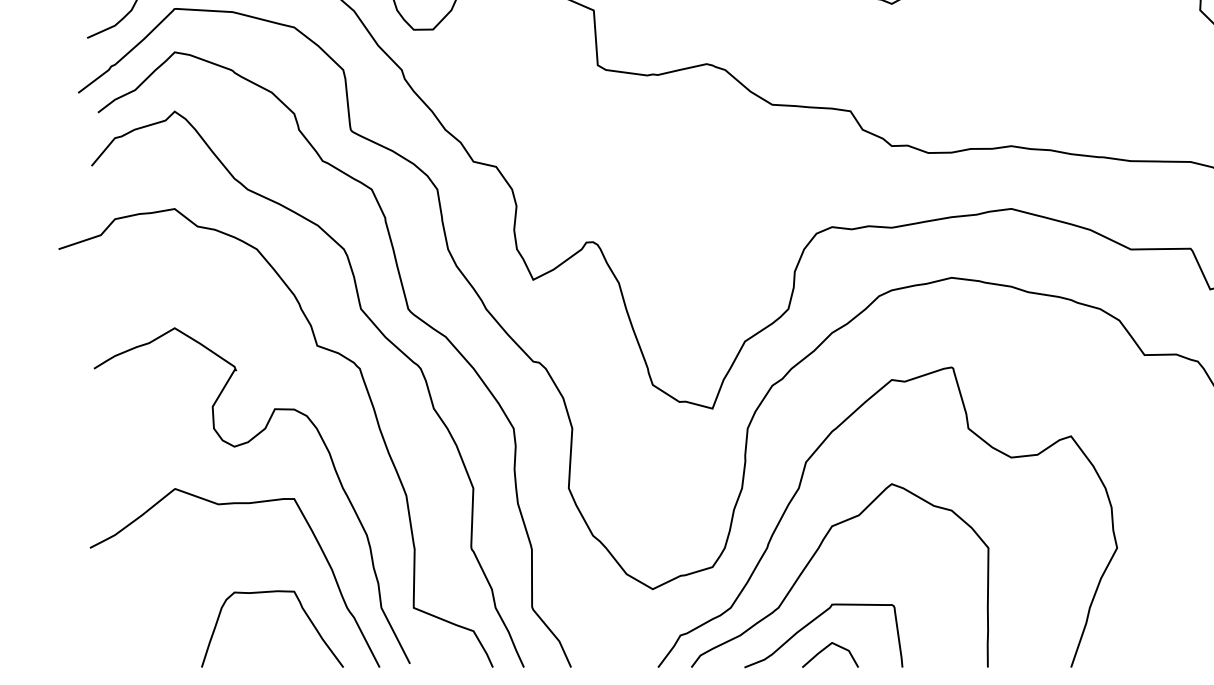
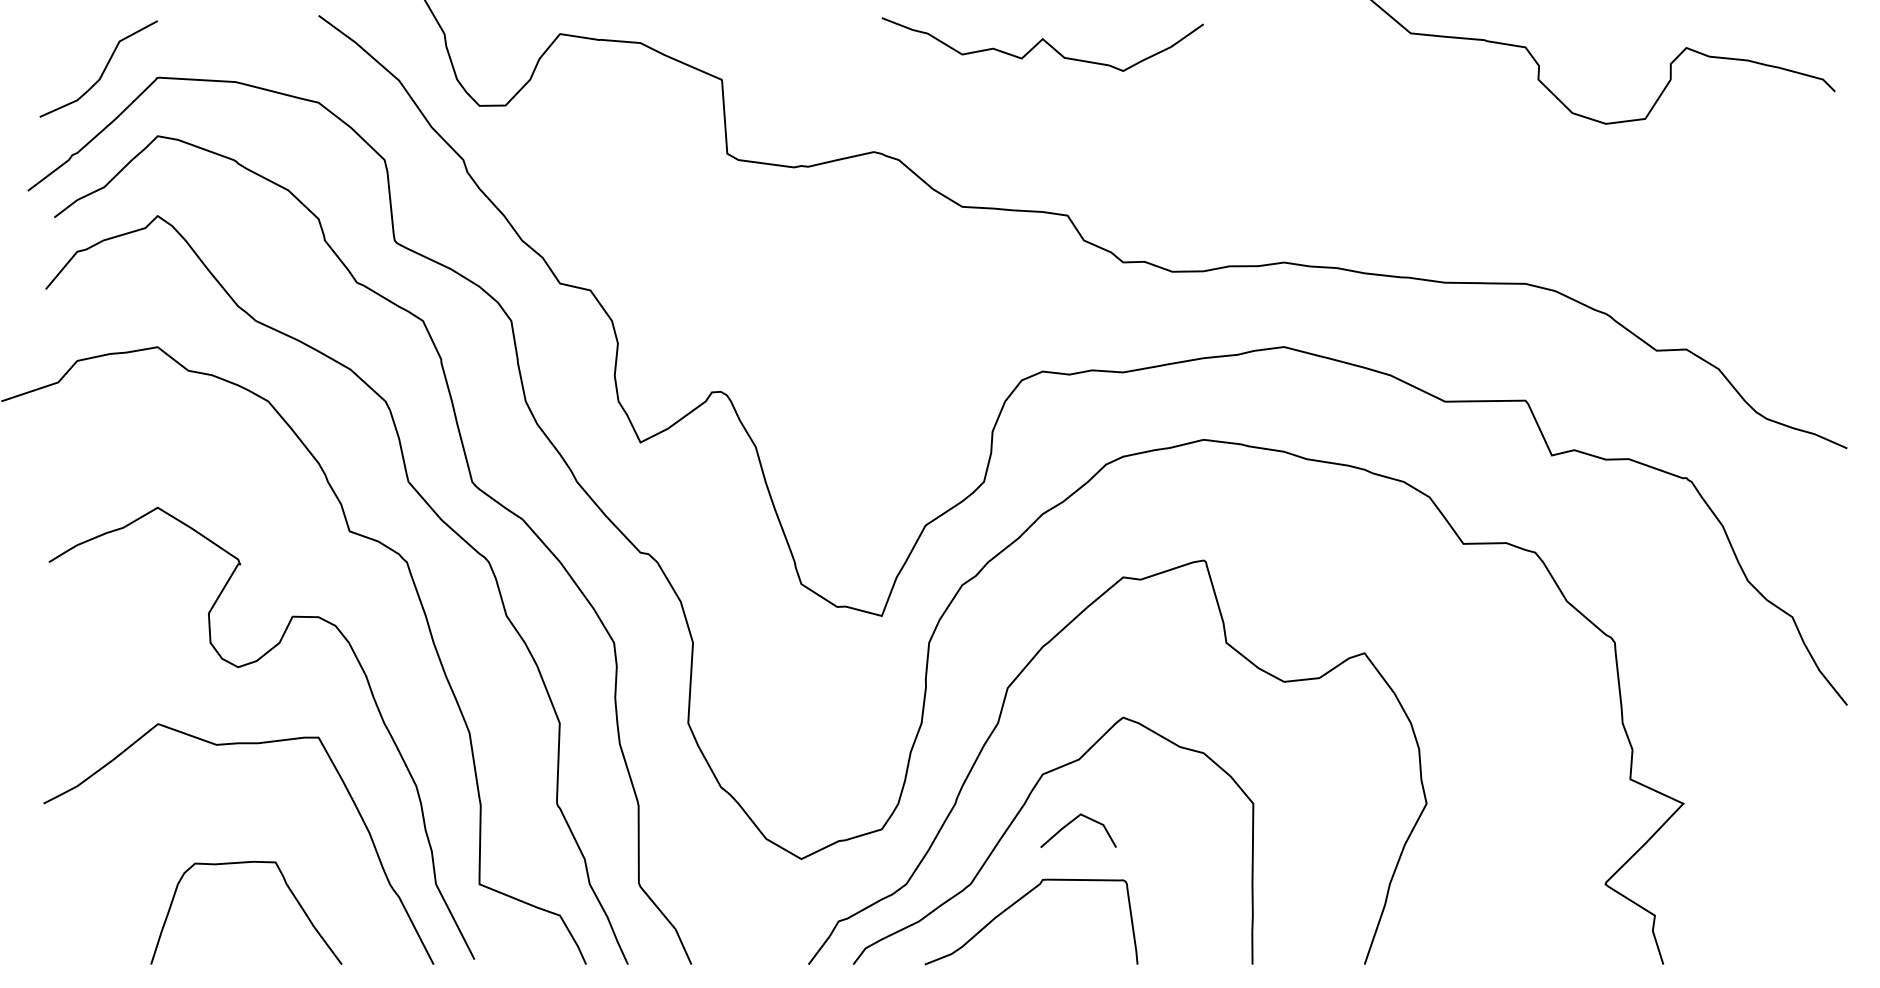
curve: (303, 611) -> (288, 889), moved
line: (826, 648) -> (1073, 821), moved

